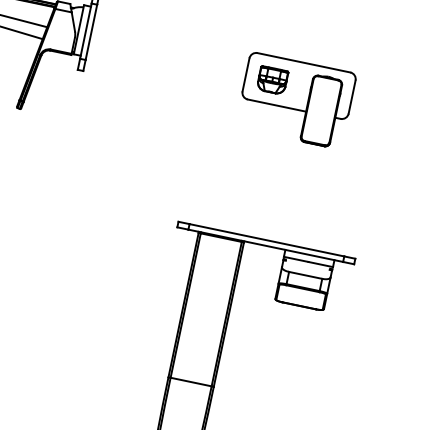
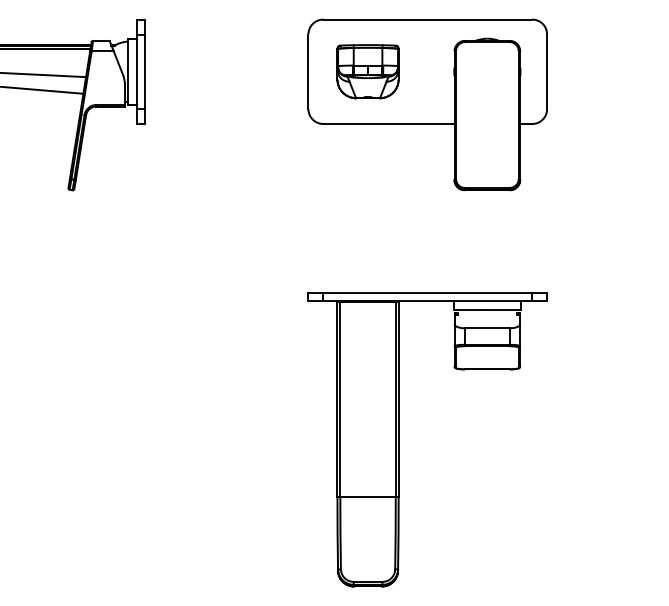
part: (295, 100) -> (427, 104), size x1.67

